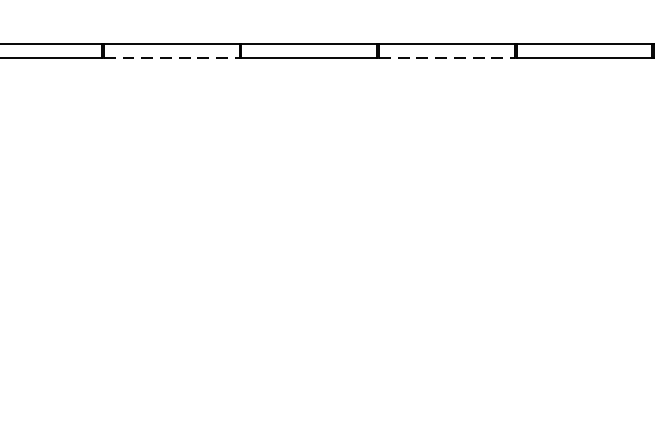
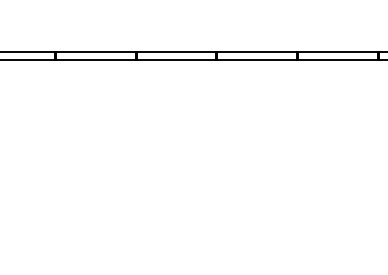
line: (171, 58) -> (95, 60), dashed -> solid
line: (447, 58) -> (257, 60), dashed -> solid

